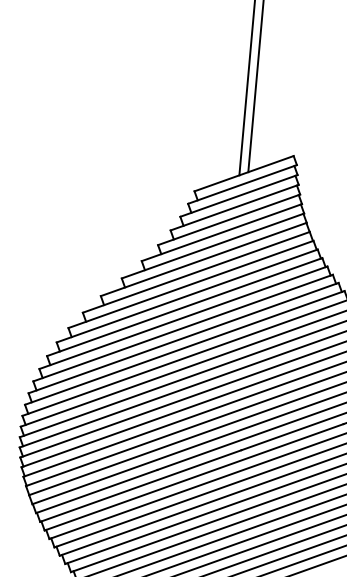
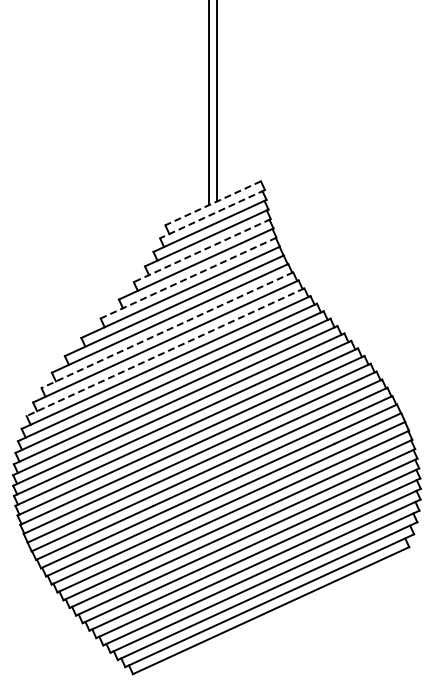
line: (244, 173) -> (213, 203), solid -> dashed
line: (242, 184) -> (212, 214), solid -> dashed
line: (228, 219) -> (201, 250), solid -> dashed
line: (212, 246) -> (188, 278), solid -> dashed
line: (187, 296) -> (167, 330), solid -> dashed
line: (183, 318) -> (165, 352), solid -> dashed

